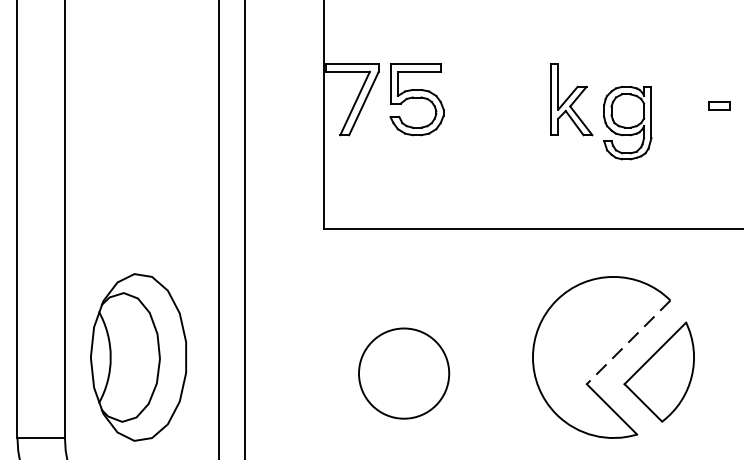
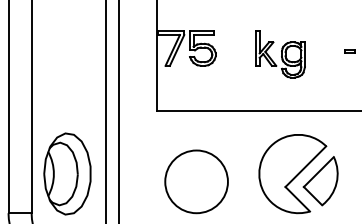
part: (601, 111) -> (280, 54), moved
line: (627, 342) -> (305, 166), dashed -> solid
circle: (403, 372) -> (196, 181), size x1.43

